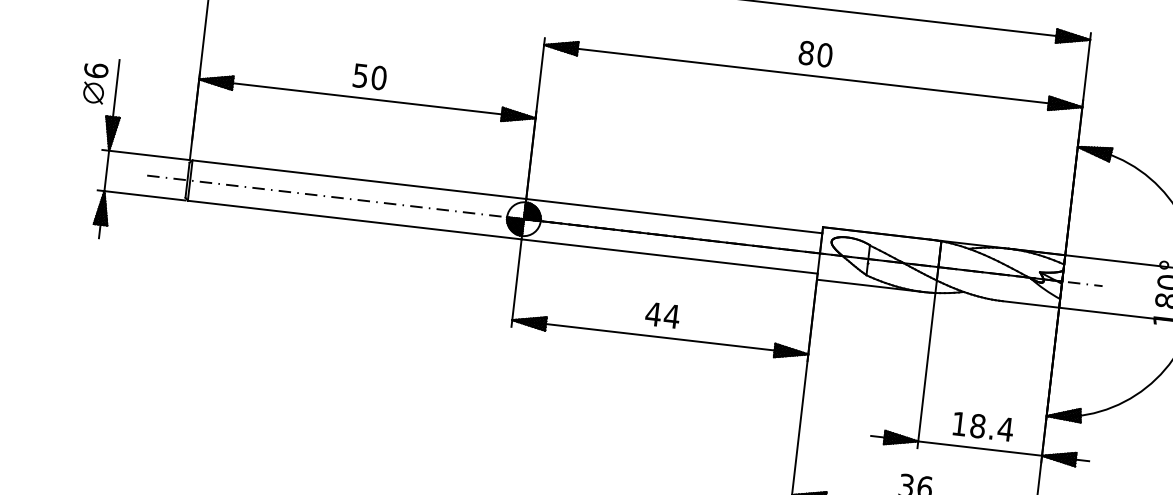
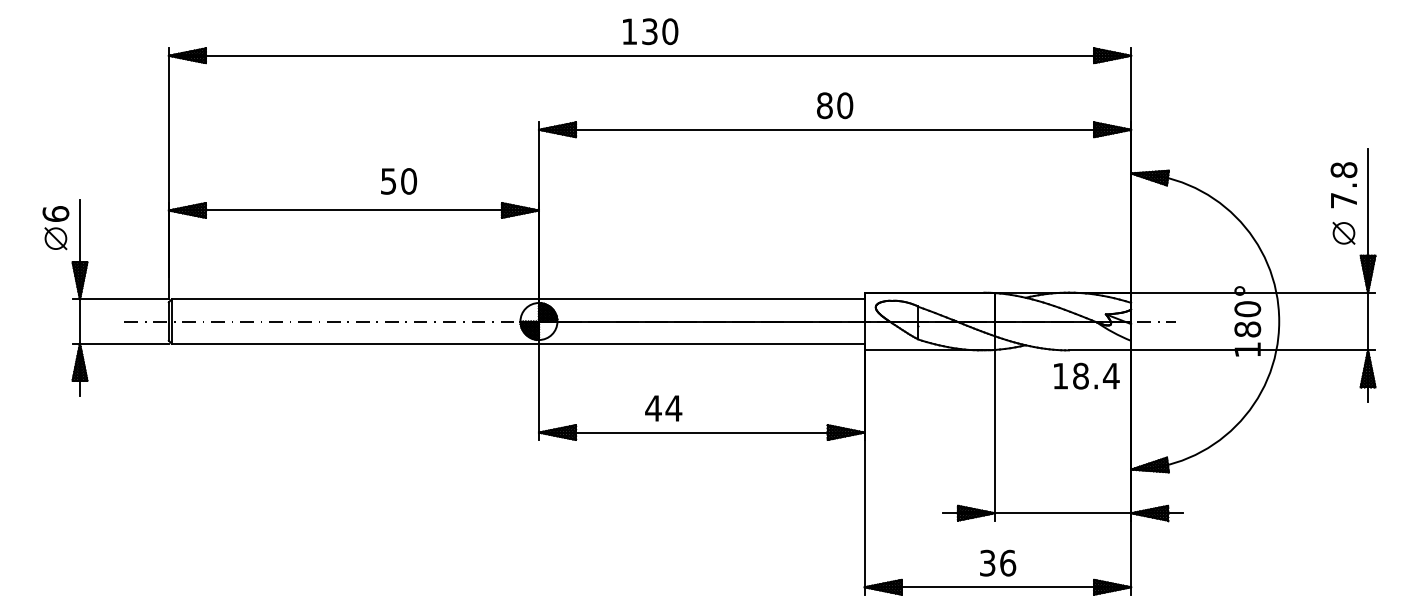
text: (370, 77) -> (399, 181), moved
text: (662, 315) -> (663, 408), moved
text: (983, 426) -> (1086, 375), moved

